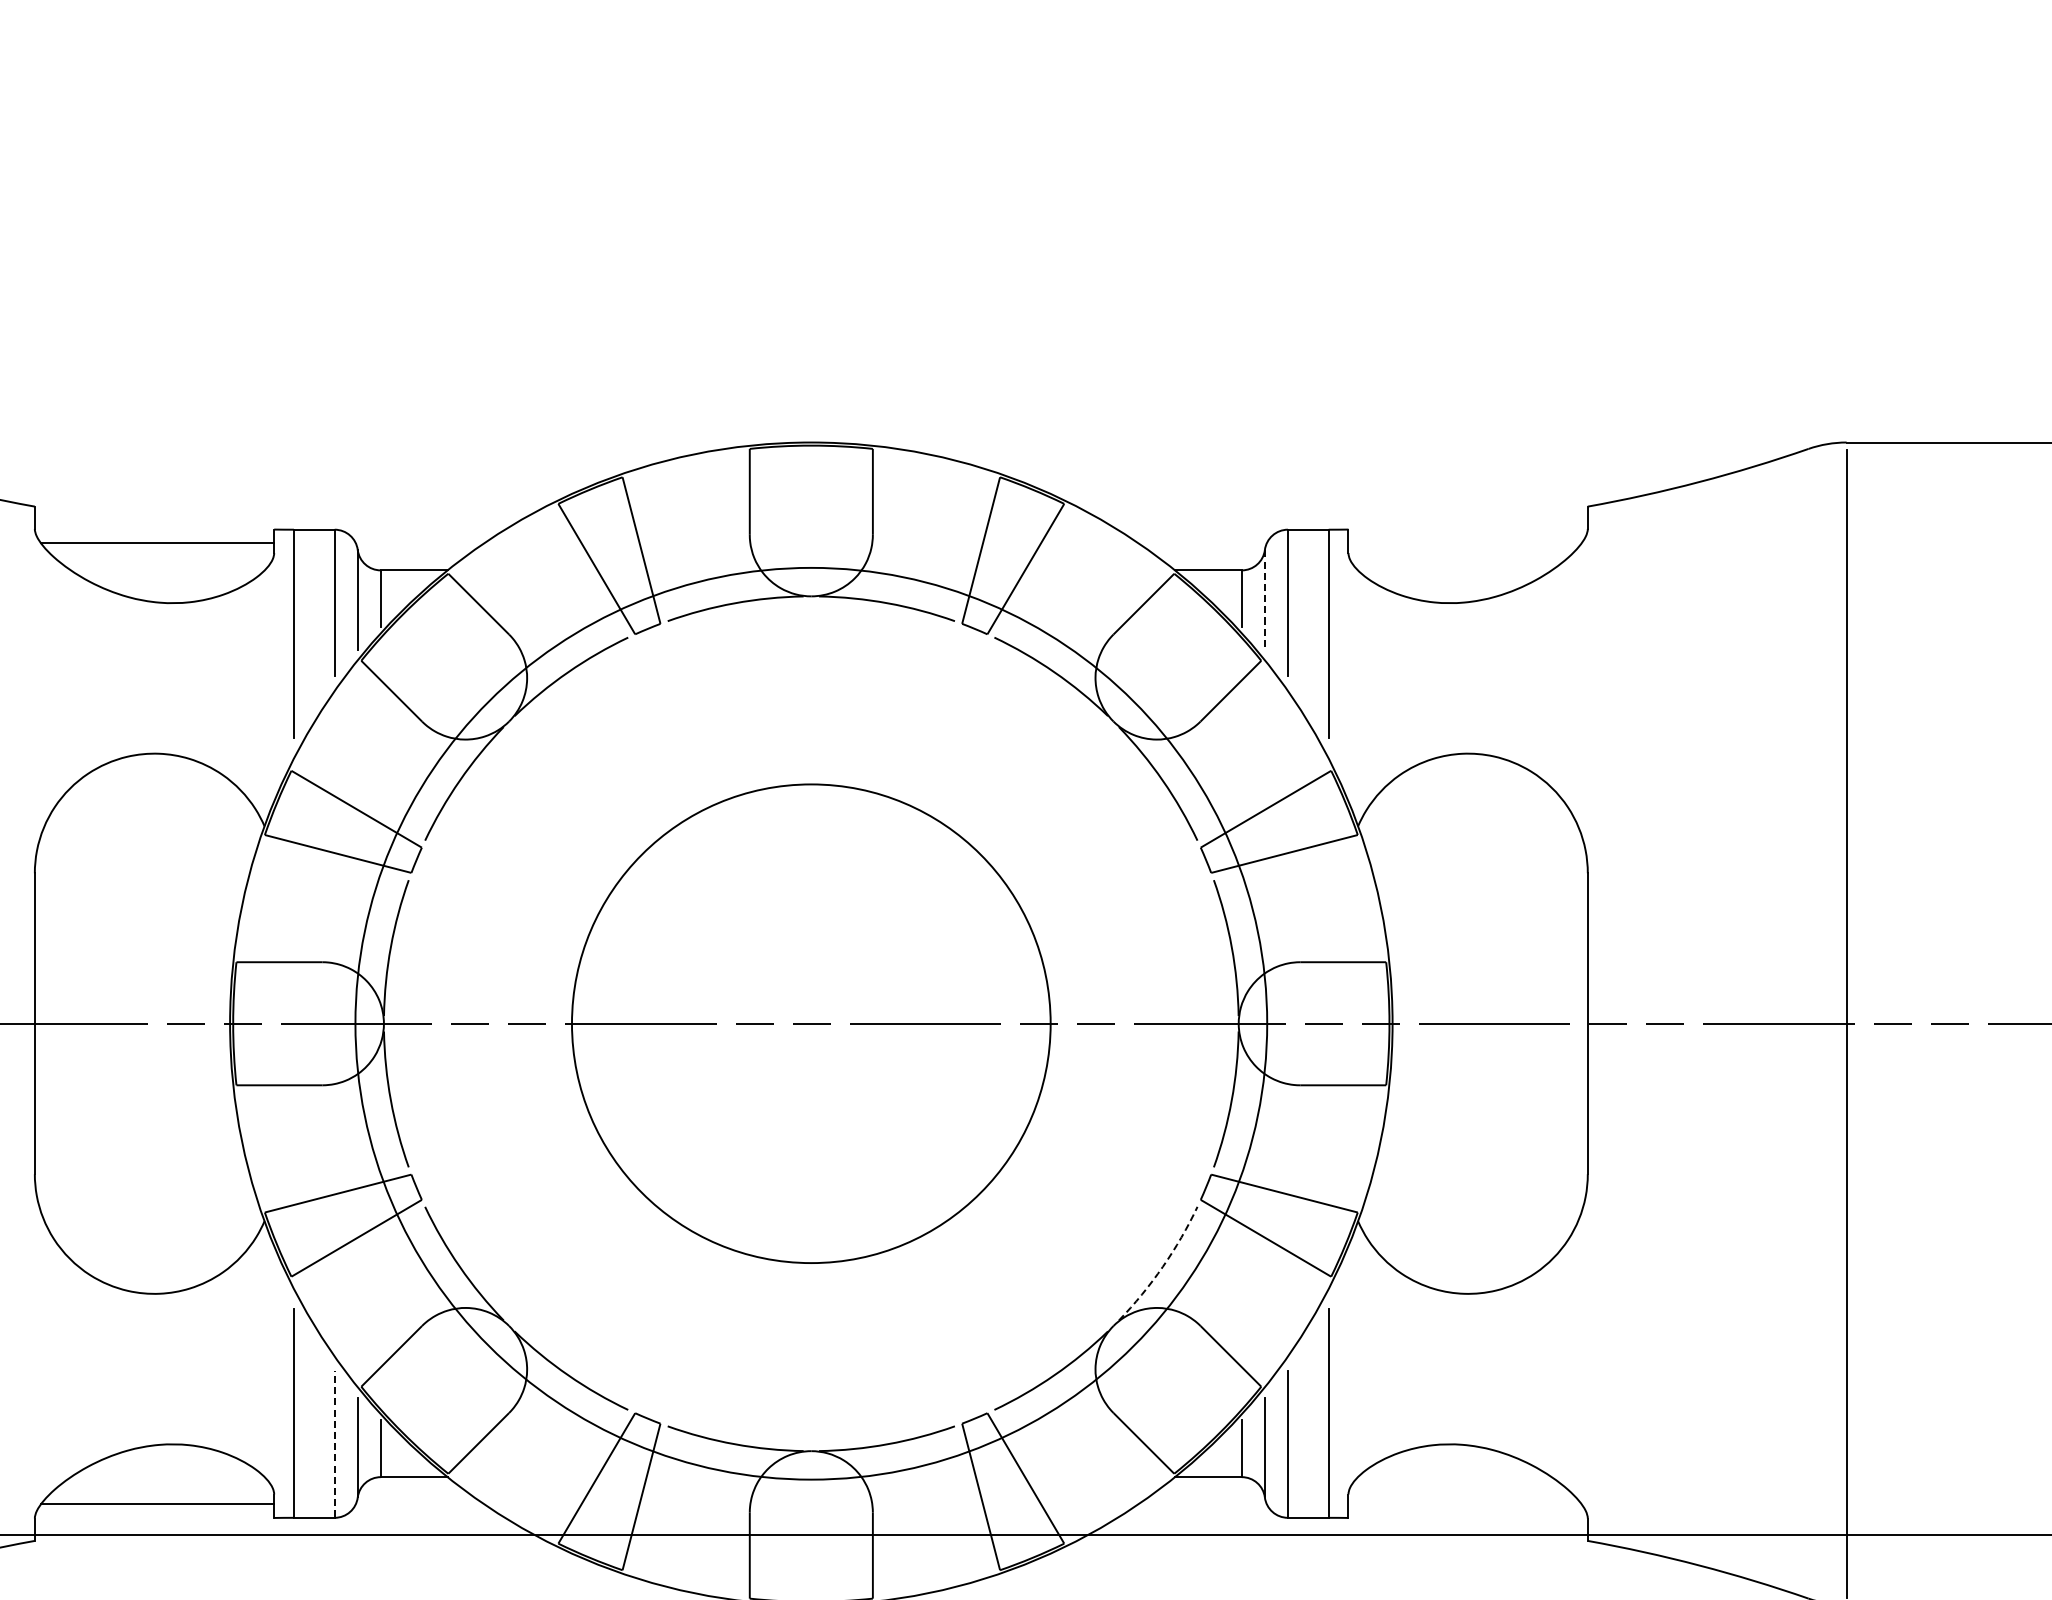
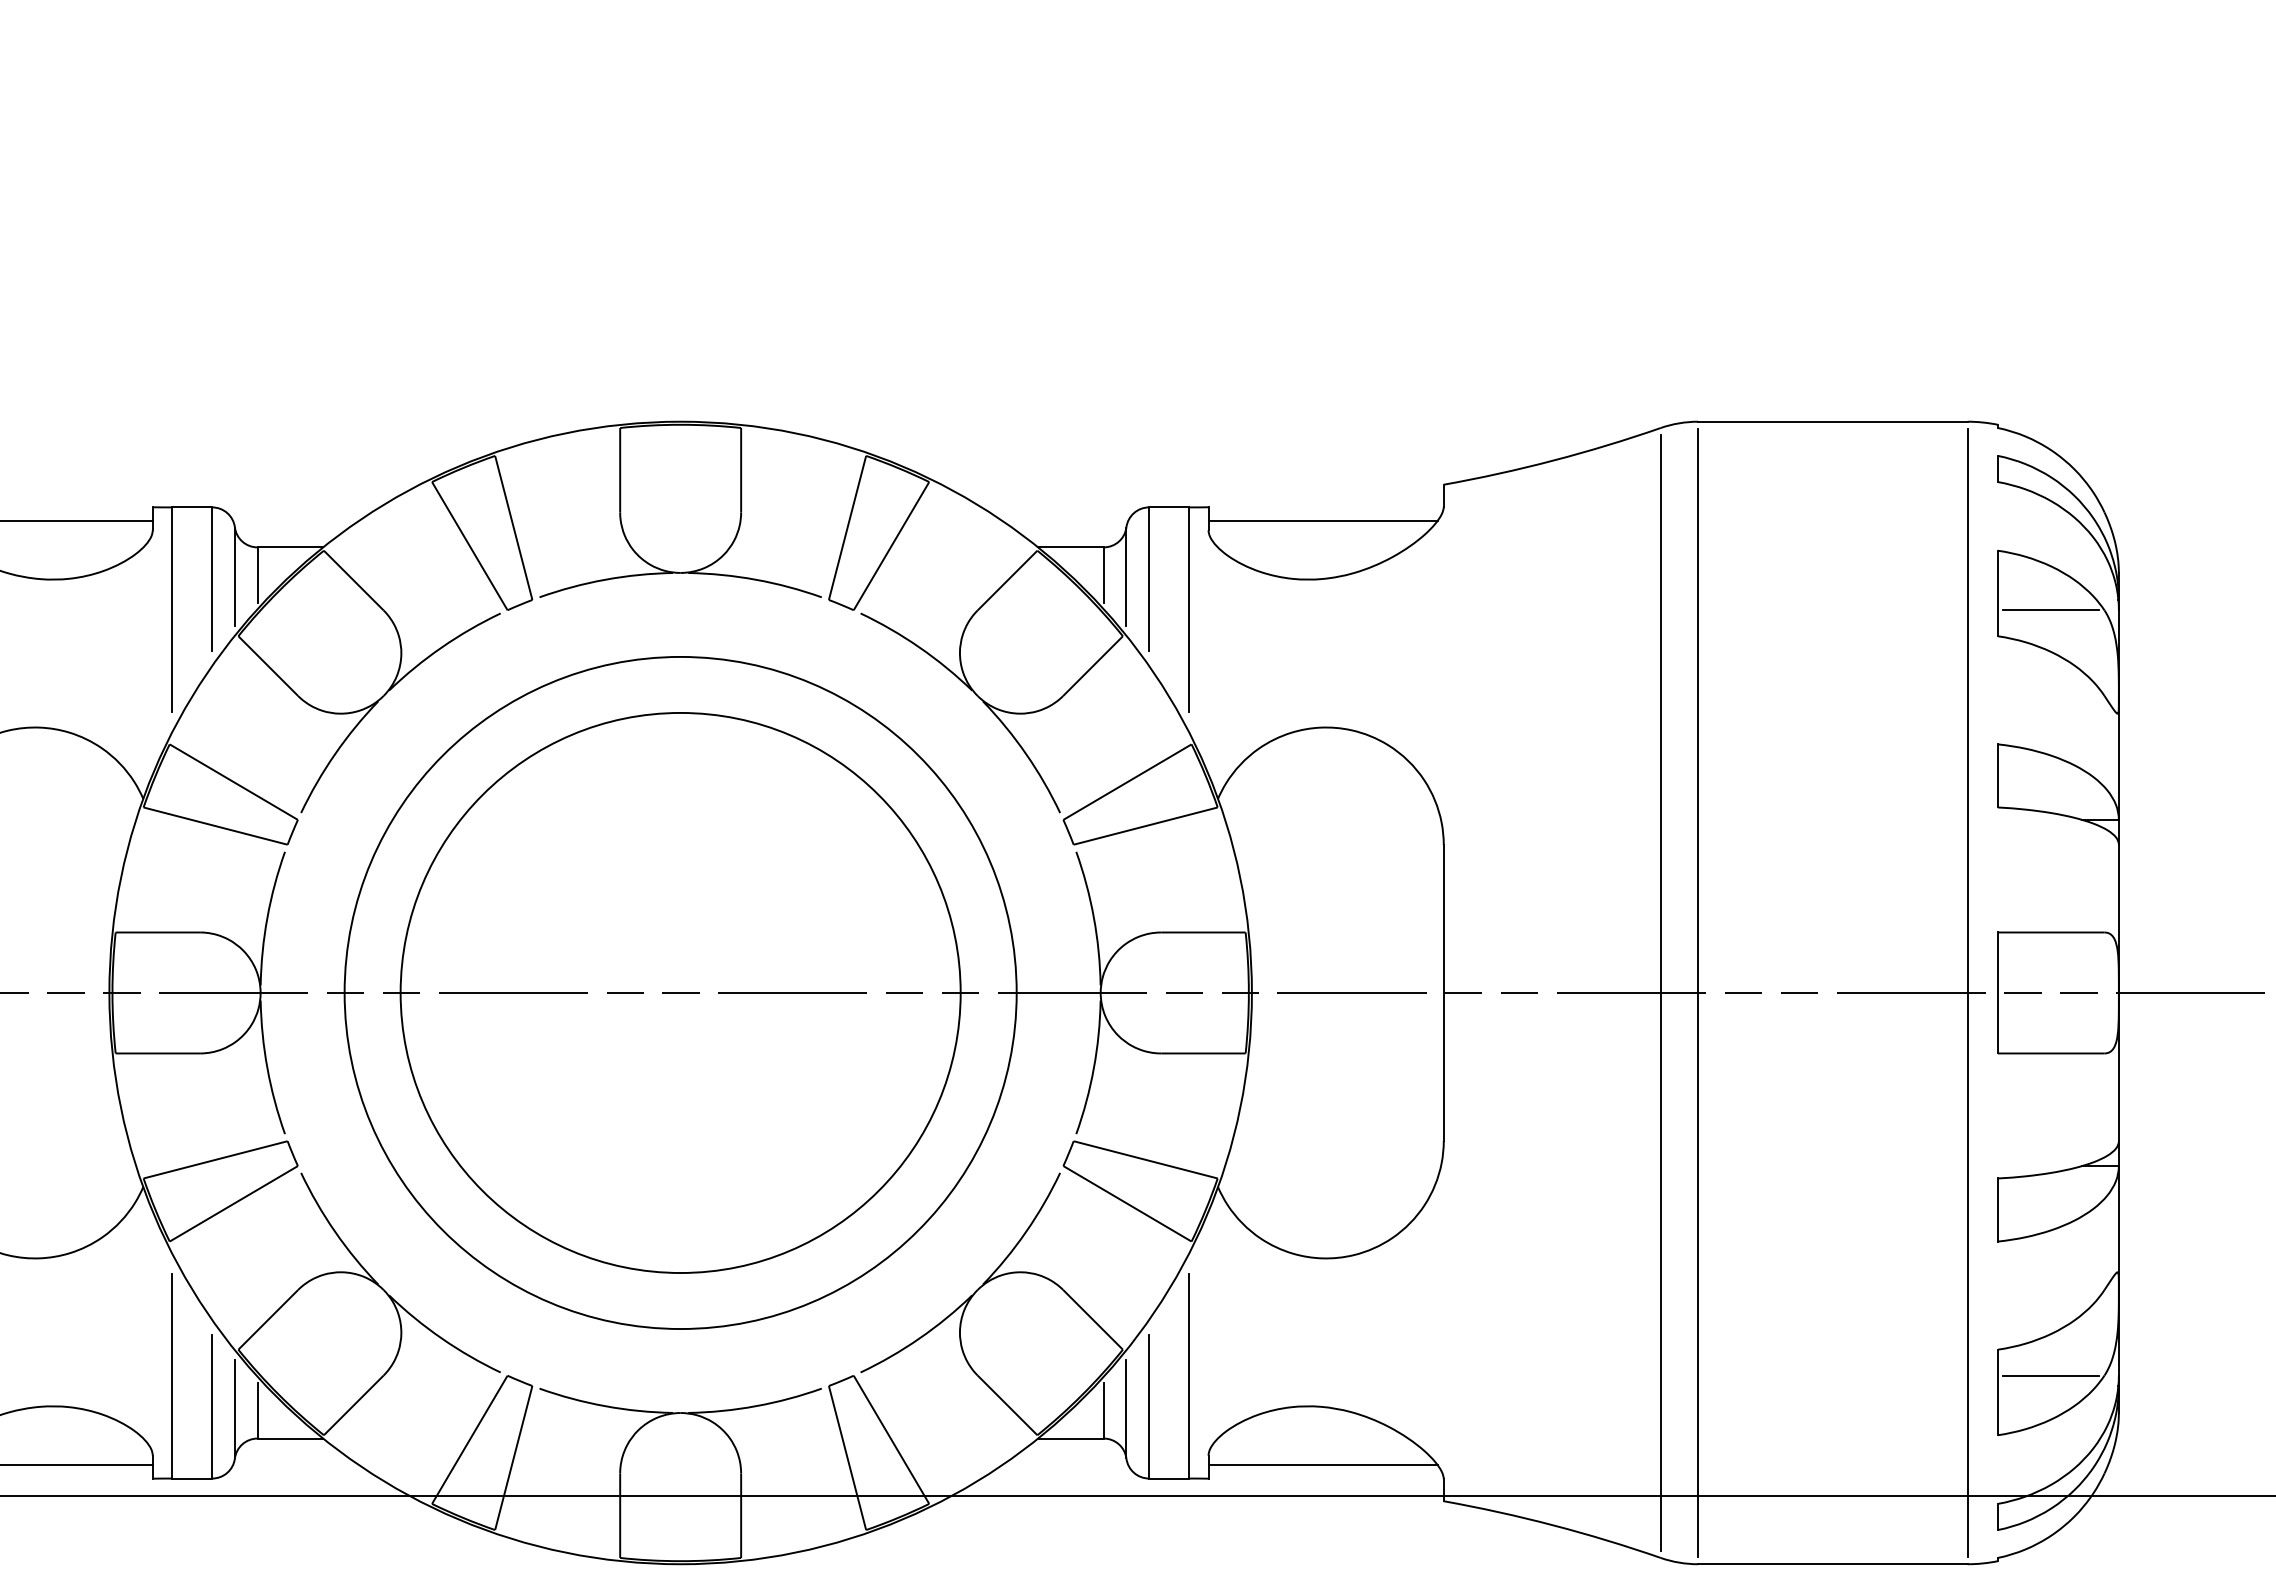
line: (1464, 543) -> (1322, 520), added
line: (1264, 600) -> (1126, 576), dashed -> solid
circle: (811, 1023) -> (680, 992), size x0.62
circle: (811, 1023) -> (680, 992), size x1.43
line: (1808, 1023) -> (1660, 992), added
arc: (1163, 1266) -> (1026, 1231), dashed -> solid
line: (334, 1444) -> (212, 1406), dashed -> solid
line: (1464, 1504) -> (1322, 1465), added

